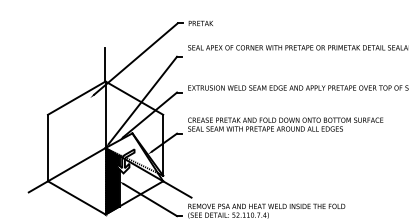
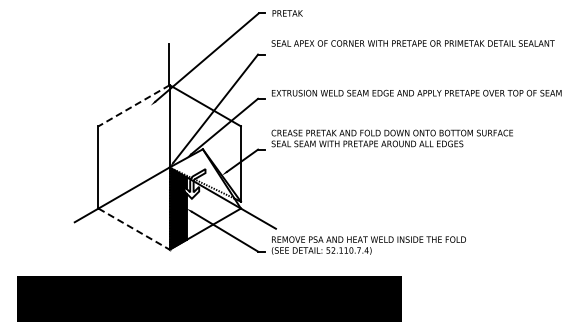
line: (76, 98) -> (133, 106), solid -> dashed
line: (77, 198) -> (134, 229), solid -> dashed

